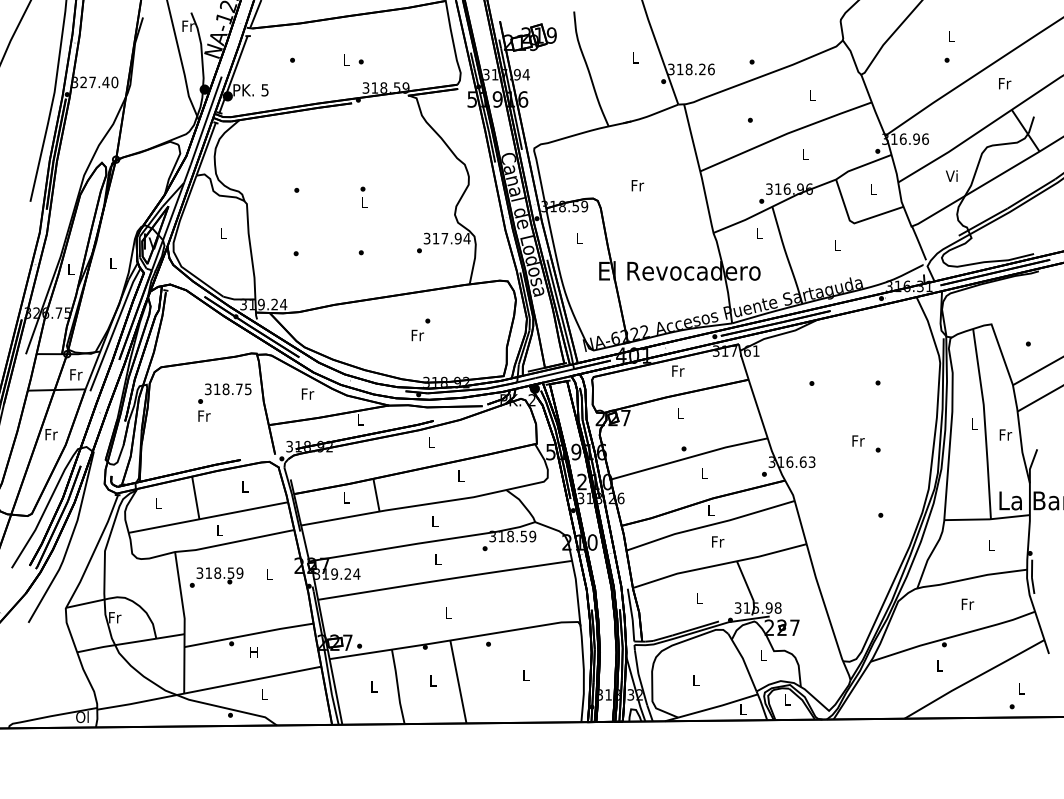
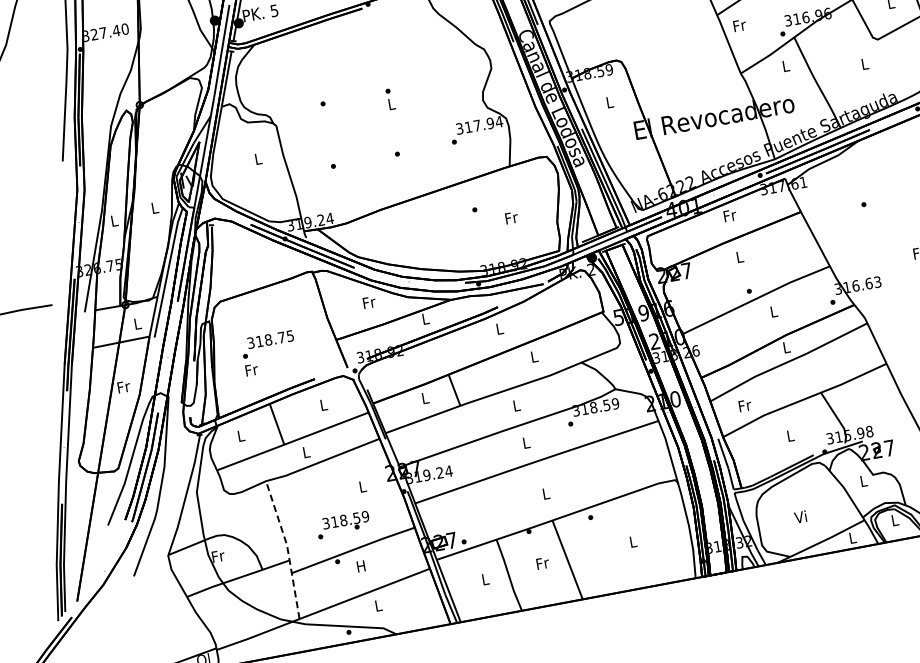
text: (637, 185) -> (739, 25), moved
text: (417, 335) -> (511, 218), moved
text: (76, 374) -> (138, 323), Fr -> L
text: (224, 402) -> (269, 353), moved
text: (718, 541) -> (745, 405), moved
text: (216, 577) -> (343, 524), moved
line: (184, 621) -> (287, 547), solid -> dashed
text: (695, 679) -> (800, 516), L -> Vi
text: (433, 680) -> (542, 562), L -> Fr

